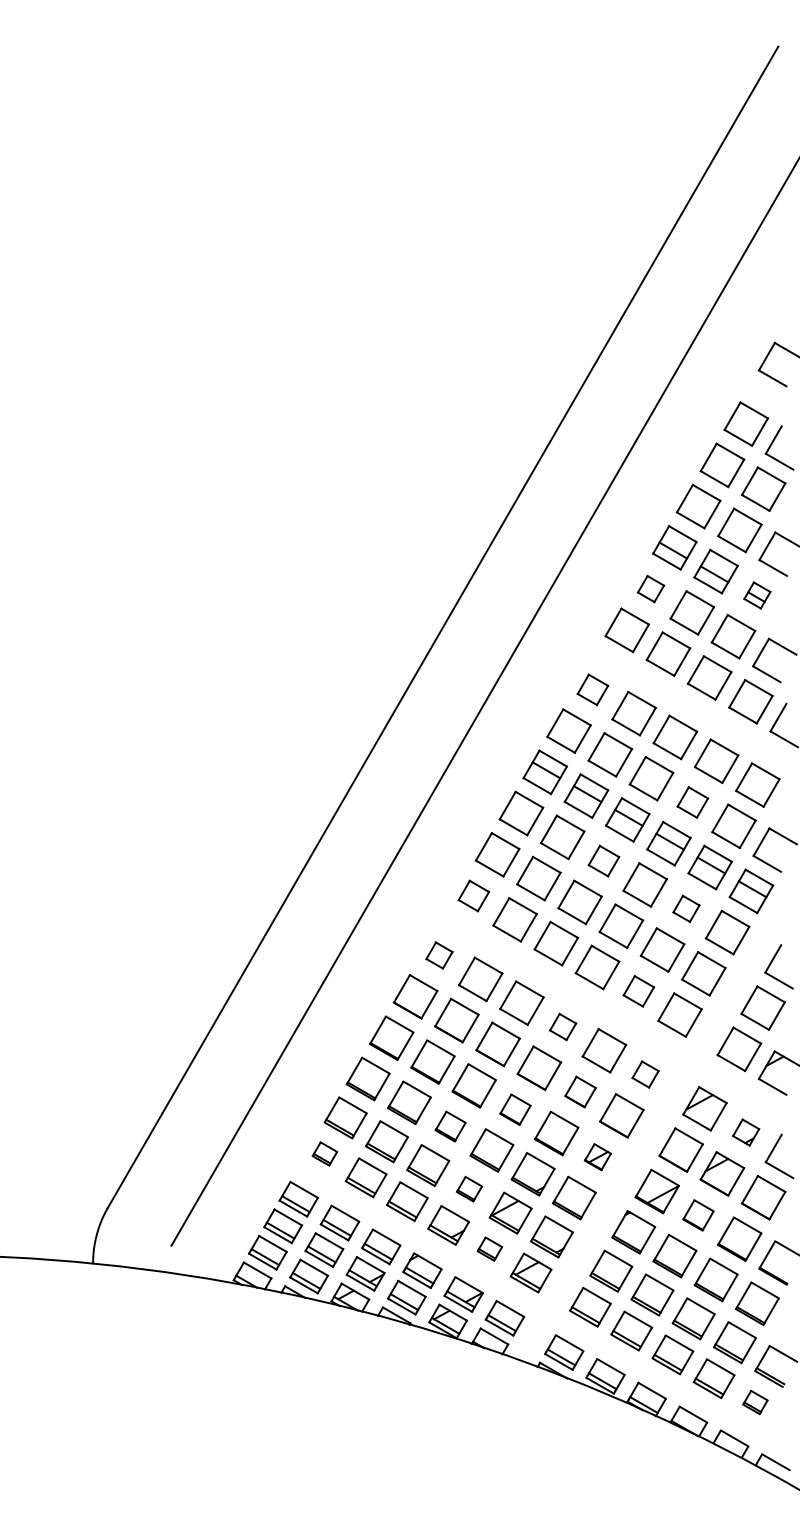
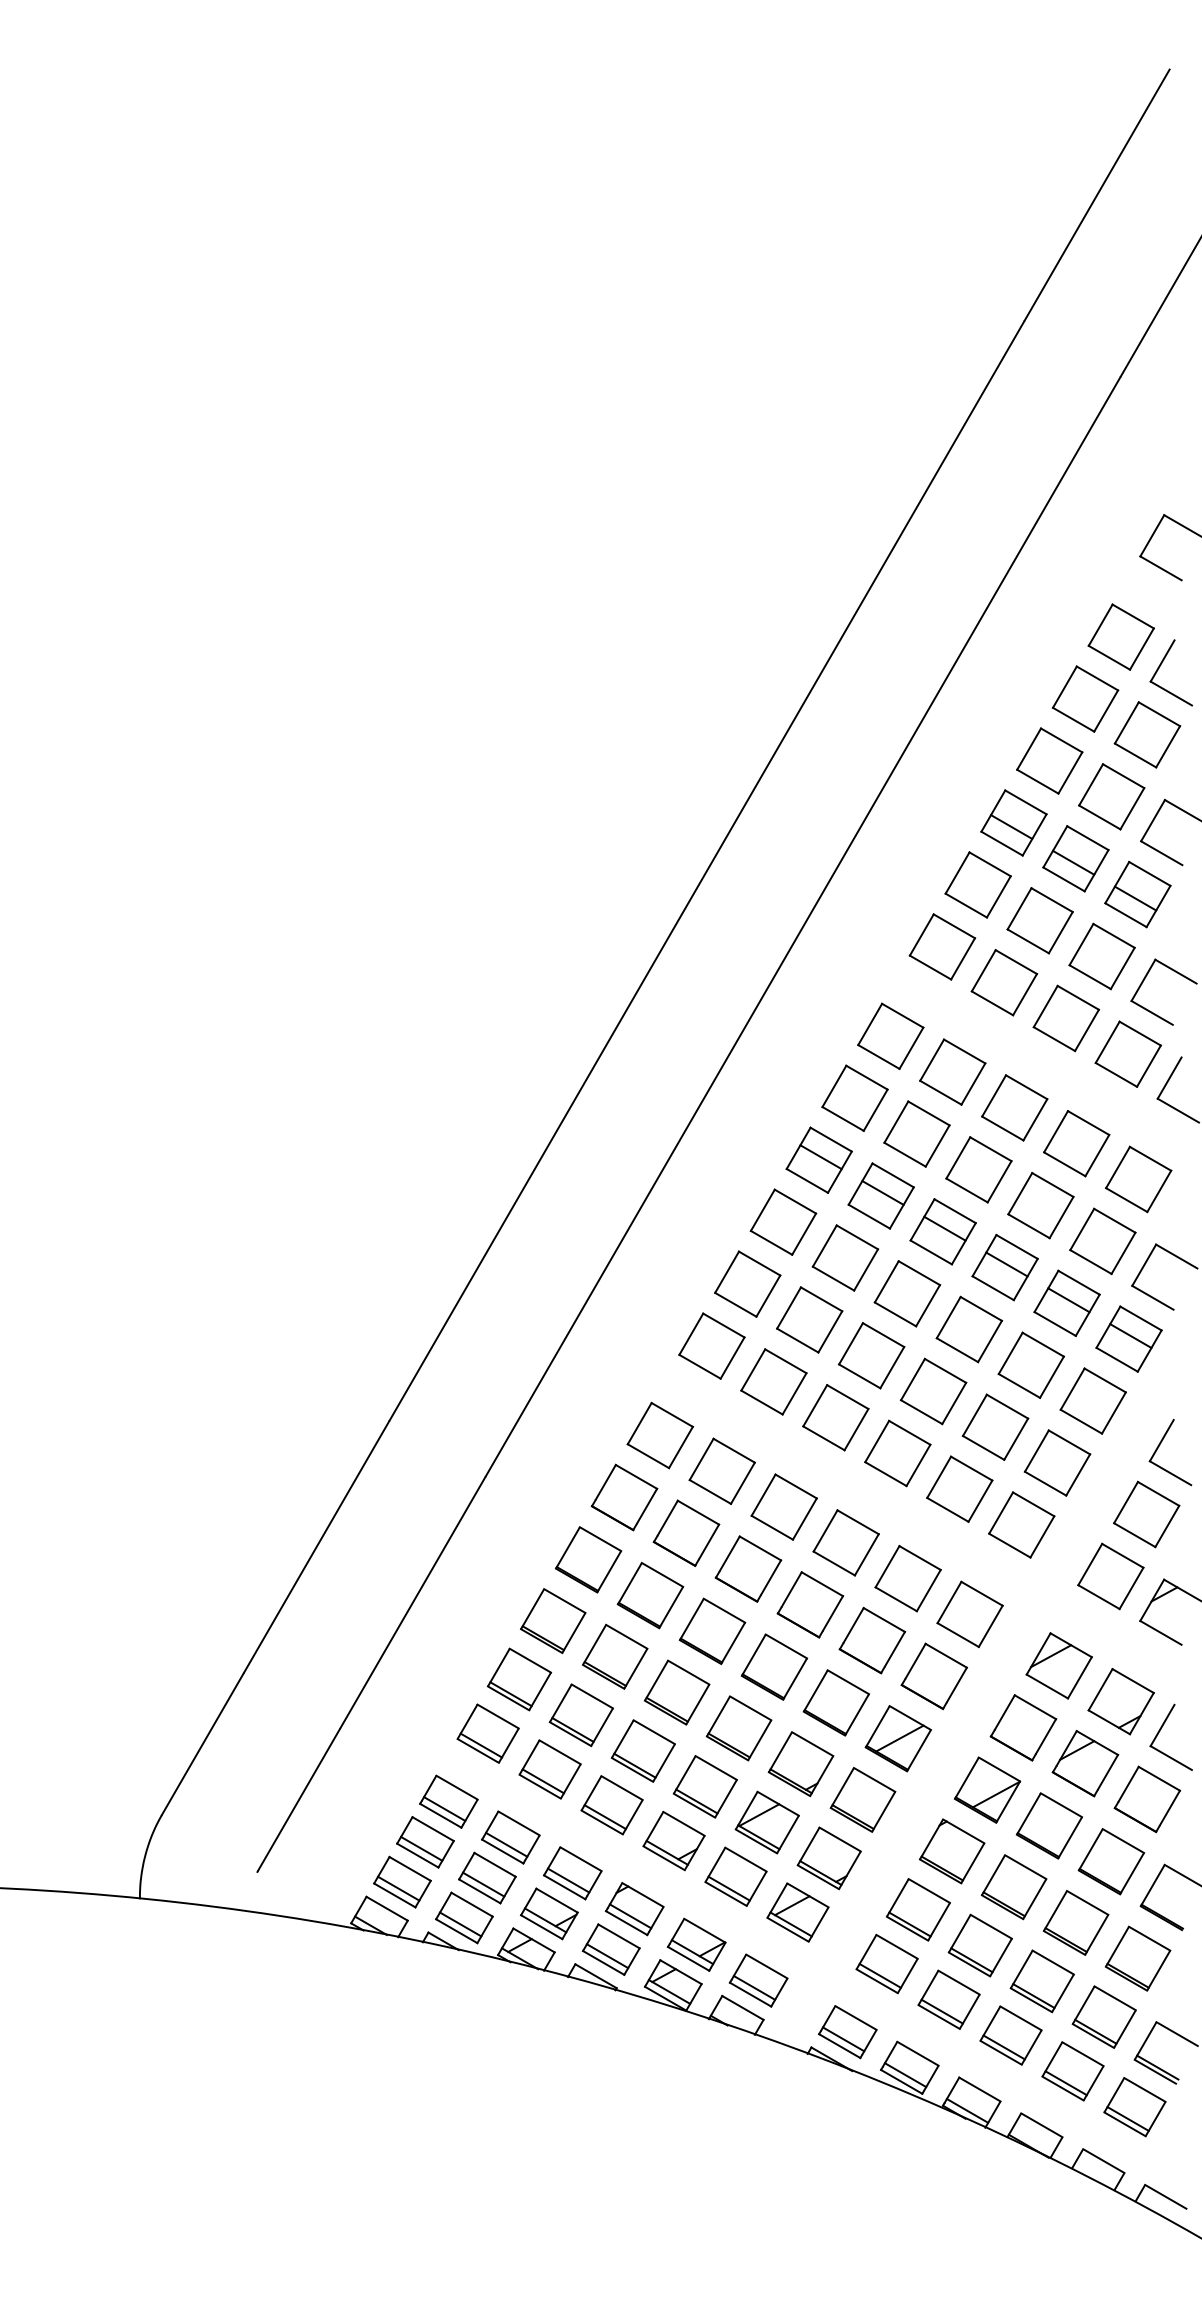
part: (650, 588) -> (977, 884), size x1.67
part: (757, 595) -> (1138, 894), size x1.67
part: (592, 689) -> (890, 1035), size x1.43
part: (692, 802) -> (1040, 1205), size x1.43
part: (603, 860) -> (906, 1292), size x1.43
part: (473, 895) -> (711, 1345), size x1.43
part: (686, 908) -> (1031, 1364), size x1.67
part: (439, 955) -> (660, 1435), size x1.67
part: (638, 991) -> (959, 1489), size x1.43
part: (562, 1026) -> (845, 1542), size x1.67
part: (645, 1074) -> (969, 1614), size x1.67
part: (580, 1091) -> (872, 1639), size x1.43
part: (515, 1109) -> (774, 1666), size x1.43
part: (450, 1126) -> (676, 1692), size x1.43
part: (745, 1132) -> (1120, 1701), size x1.67
part: (324, 1153) -> (487, 1732), size x1.67
part: (597, 1156) -> (897, 1737), size x1.67
part: (469, 1188) -> (705, 1785), size x1.67
part: (698, 1215) -> (1049, 1826), size x1.43
part: (489, 1248) -> (735, 1875), size x1.67
part: (755, 1402) -> (1135, 2107), size x1.67

